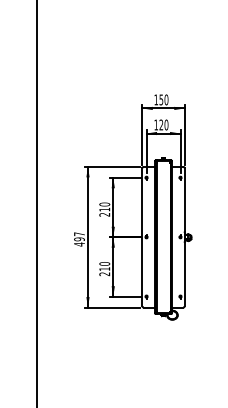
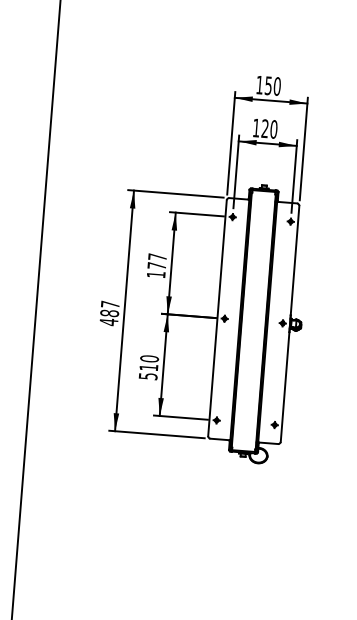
text: (104, 209) -> (156, 265), 210 -> 177
text: (79, 239) -> (109, 313), 497 -> 487
text: (104, 274) -> (147, 376), 210 -> 510

